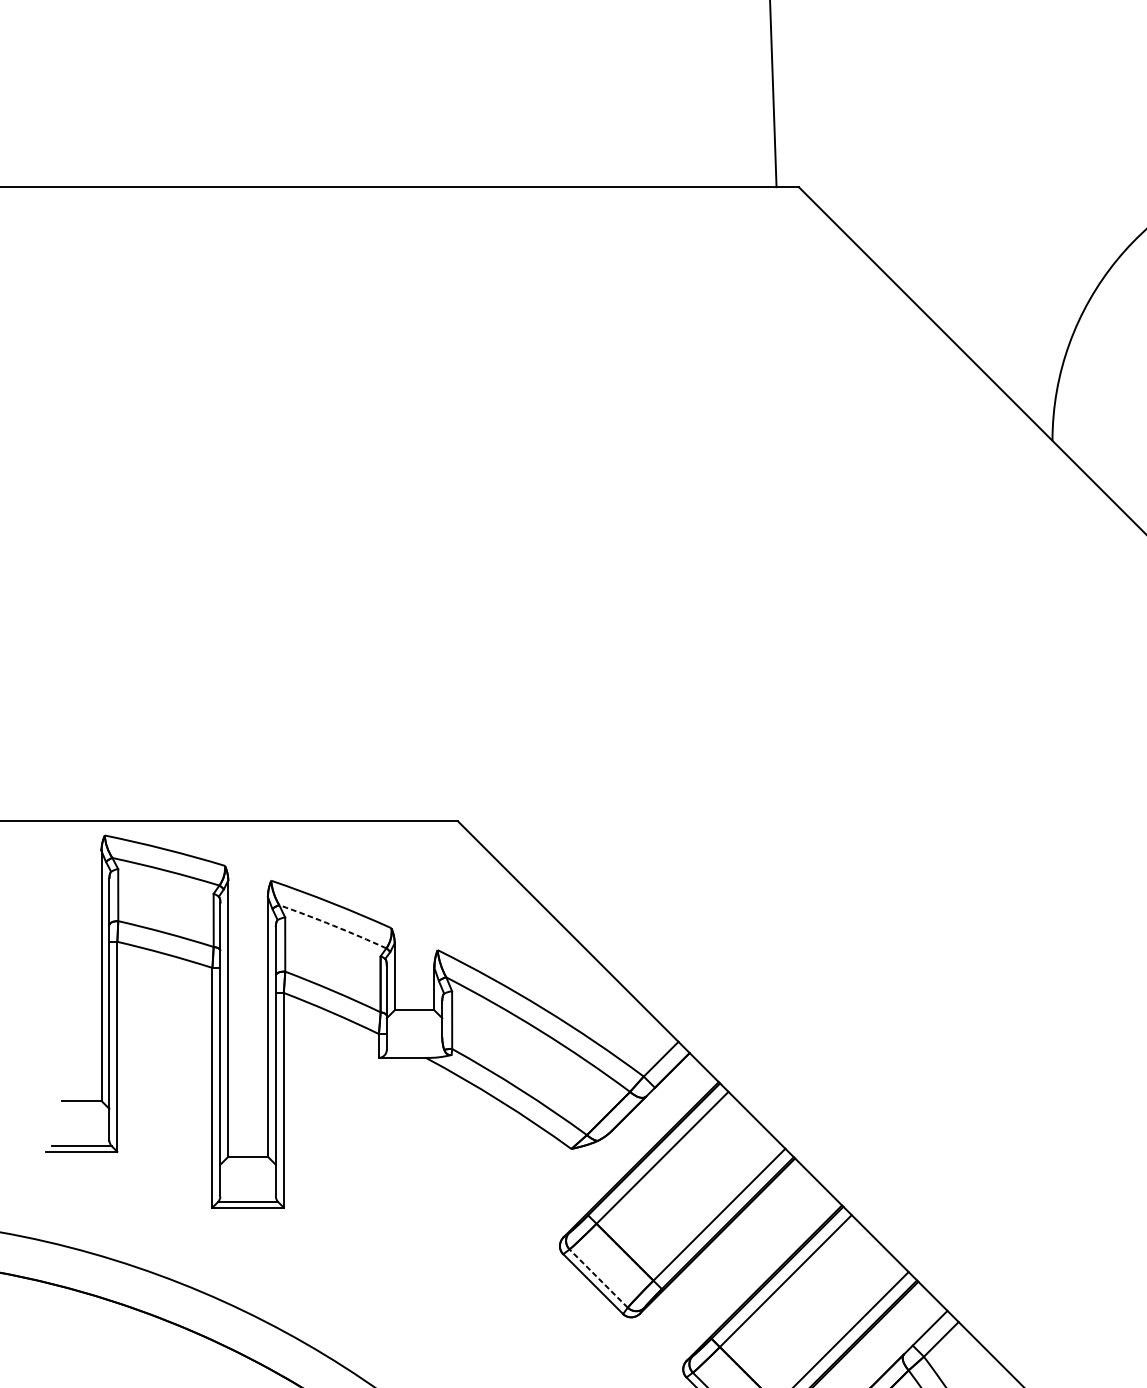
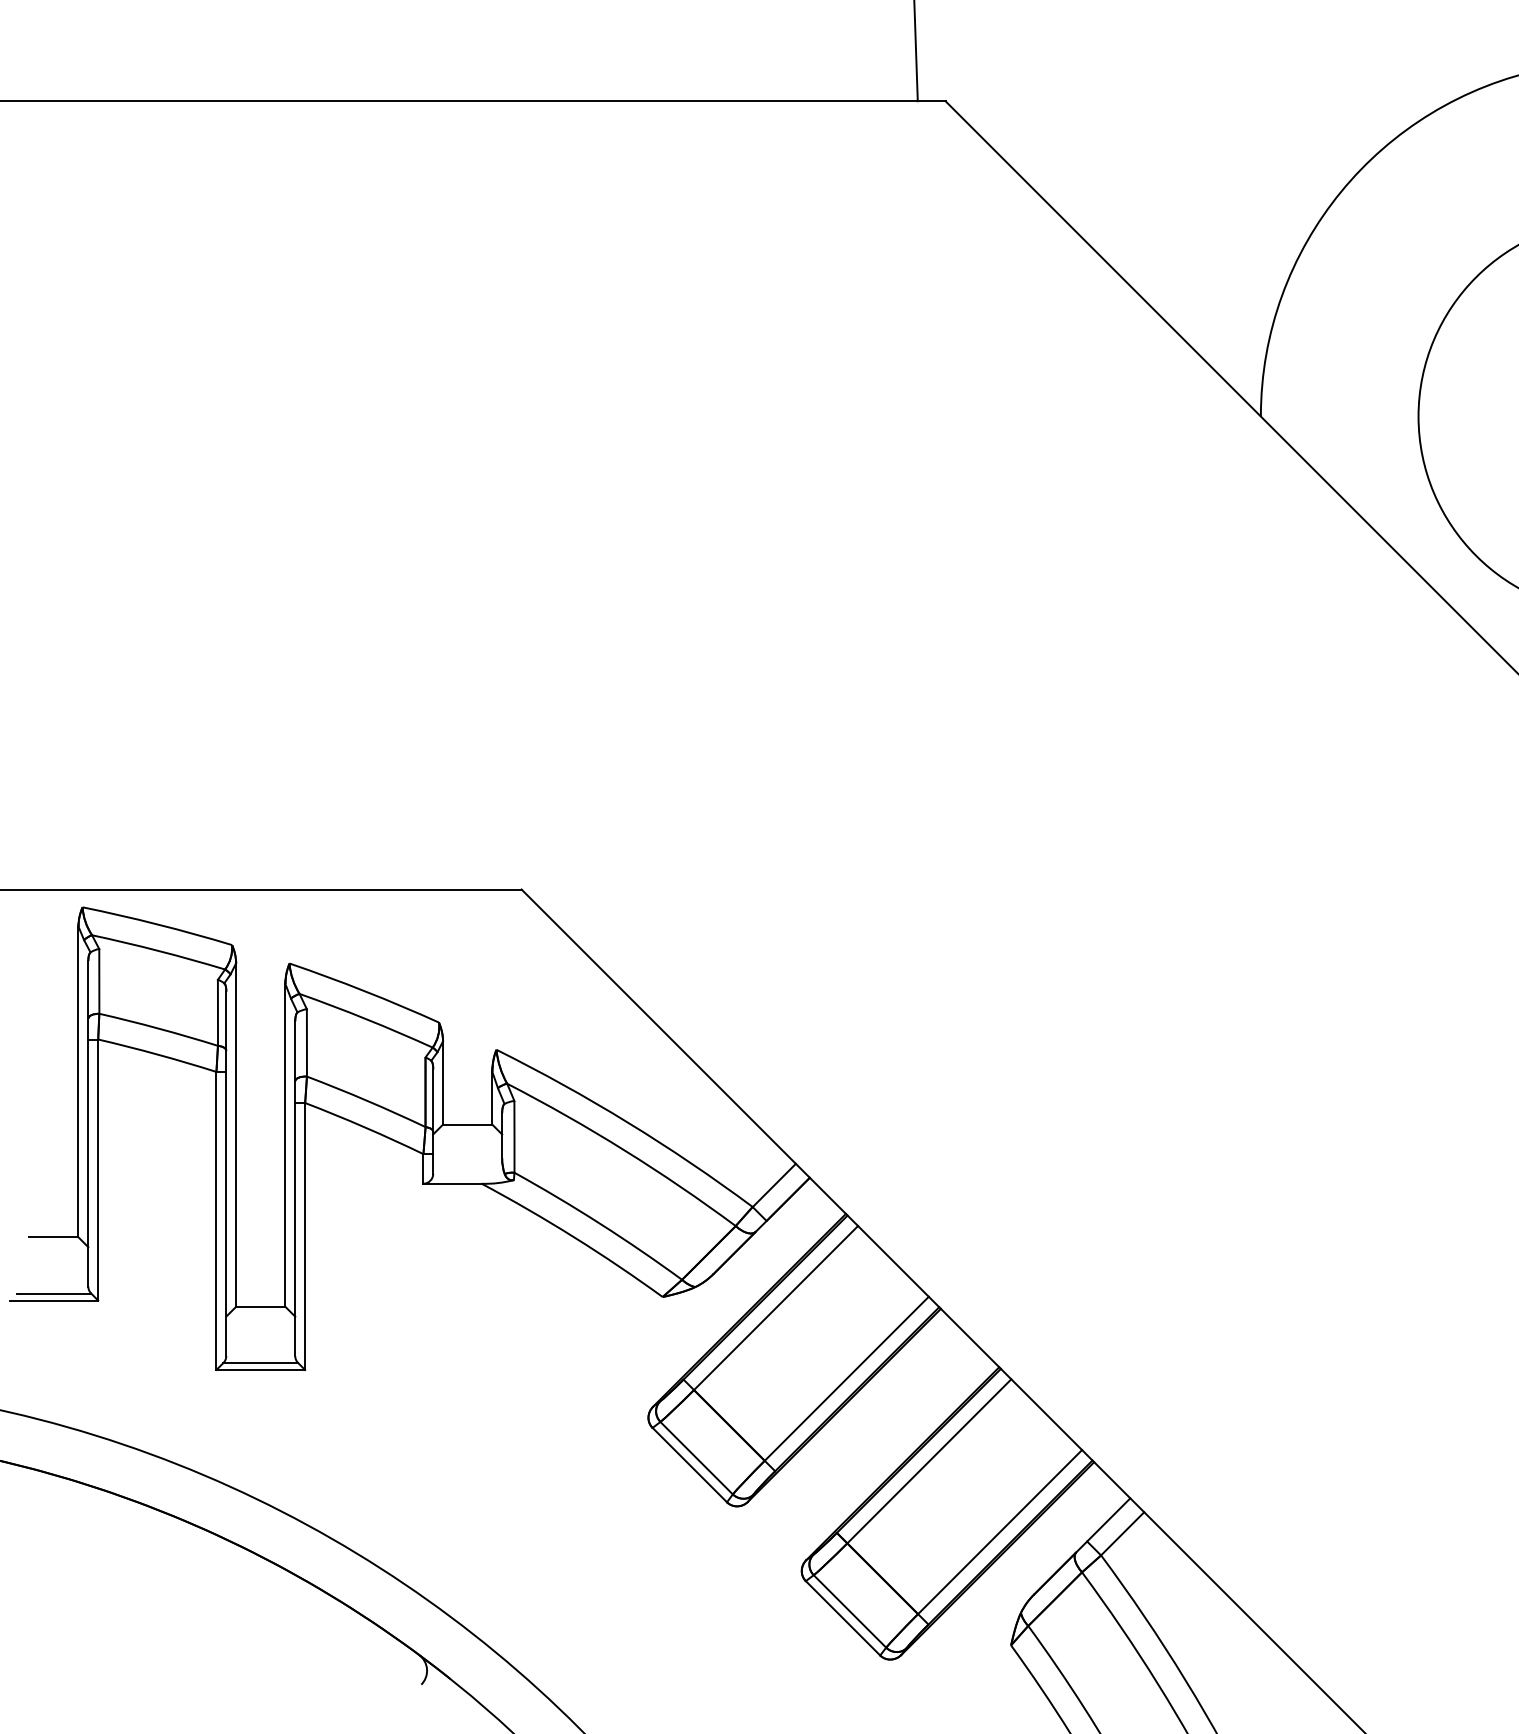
arc: (333, 925) -> (366, 1019), dashed -> solid
line: (598, 1278) -> (696, 1457), dashed -> solid

